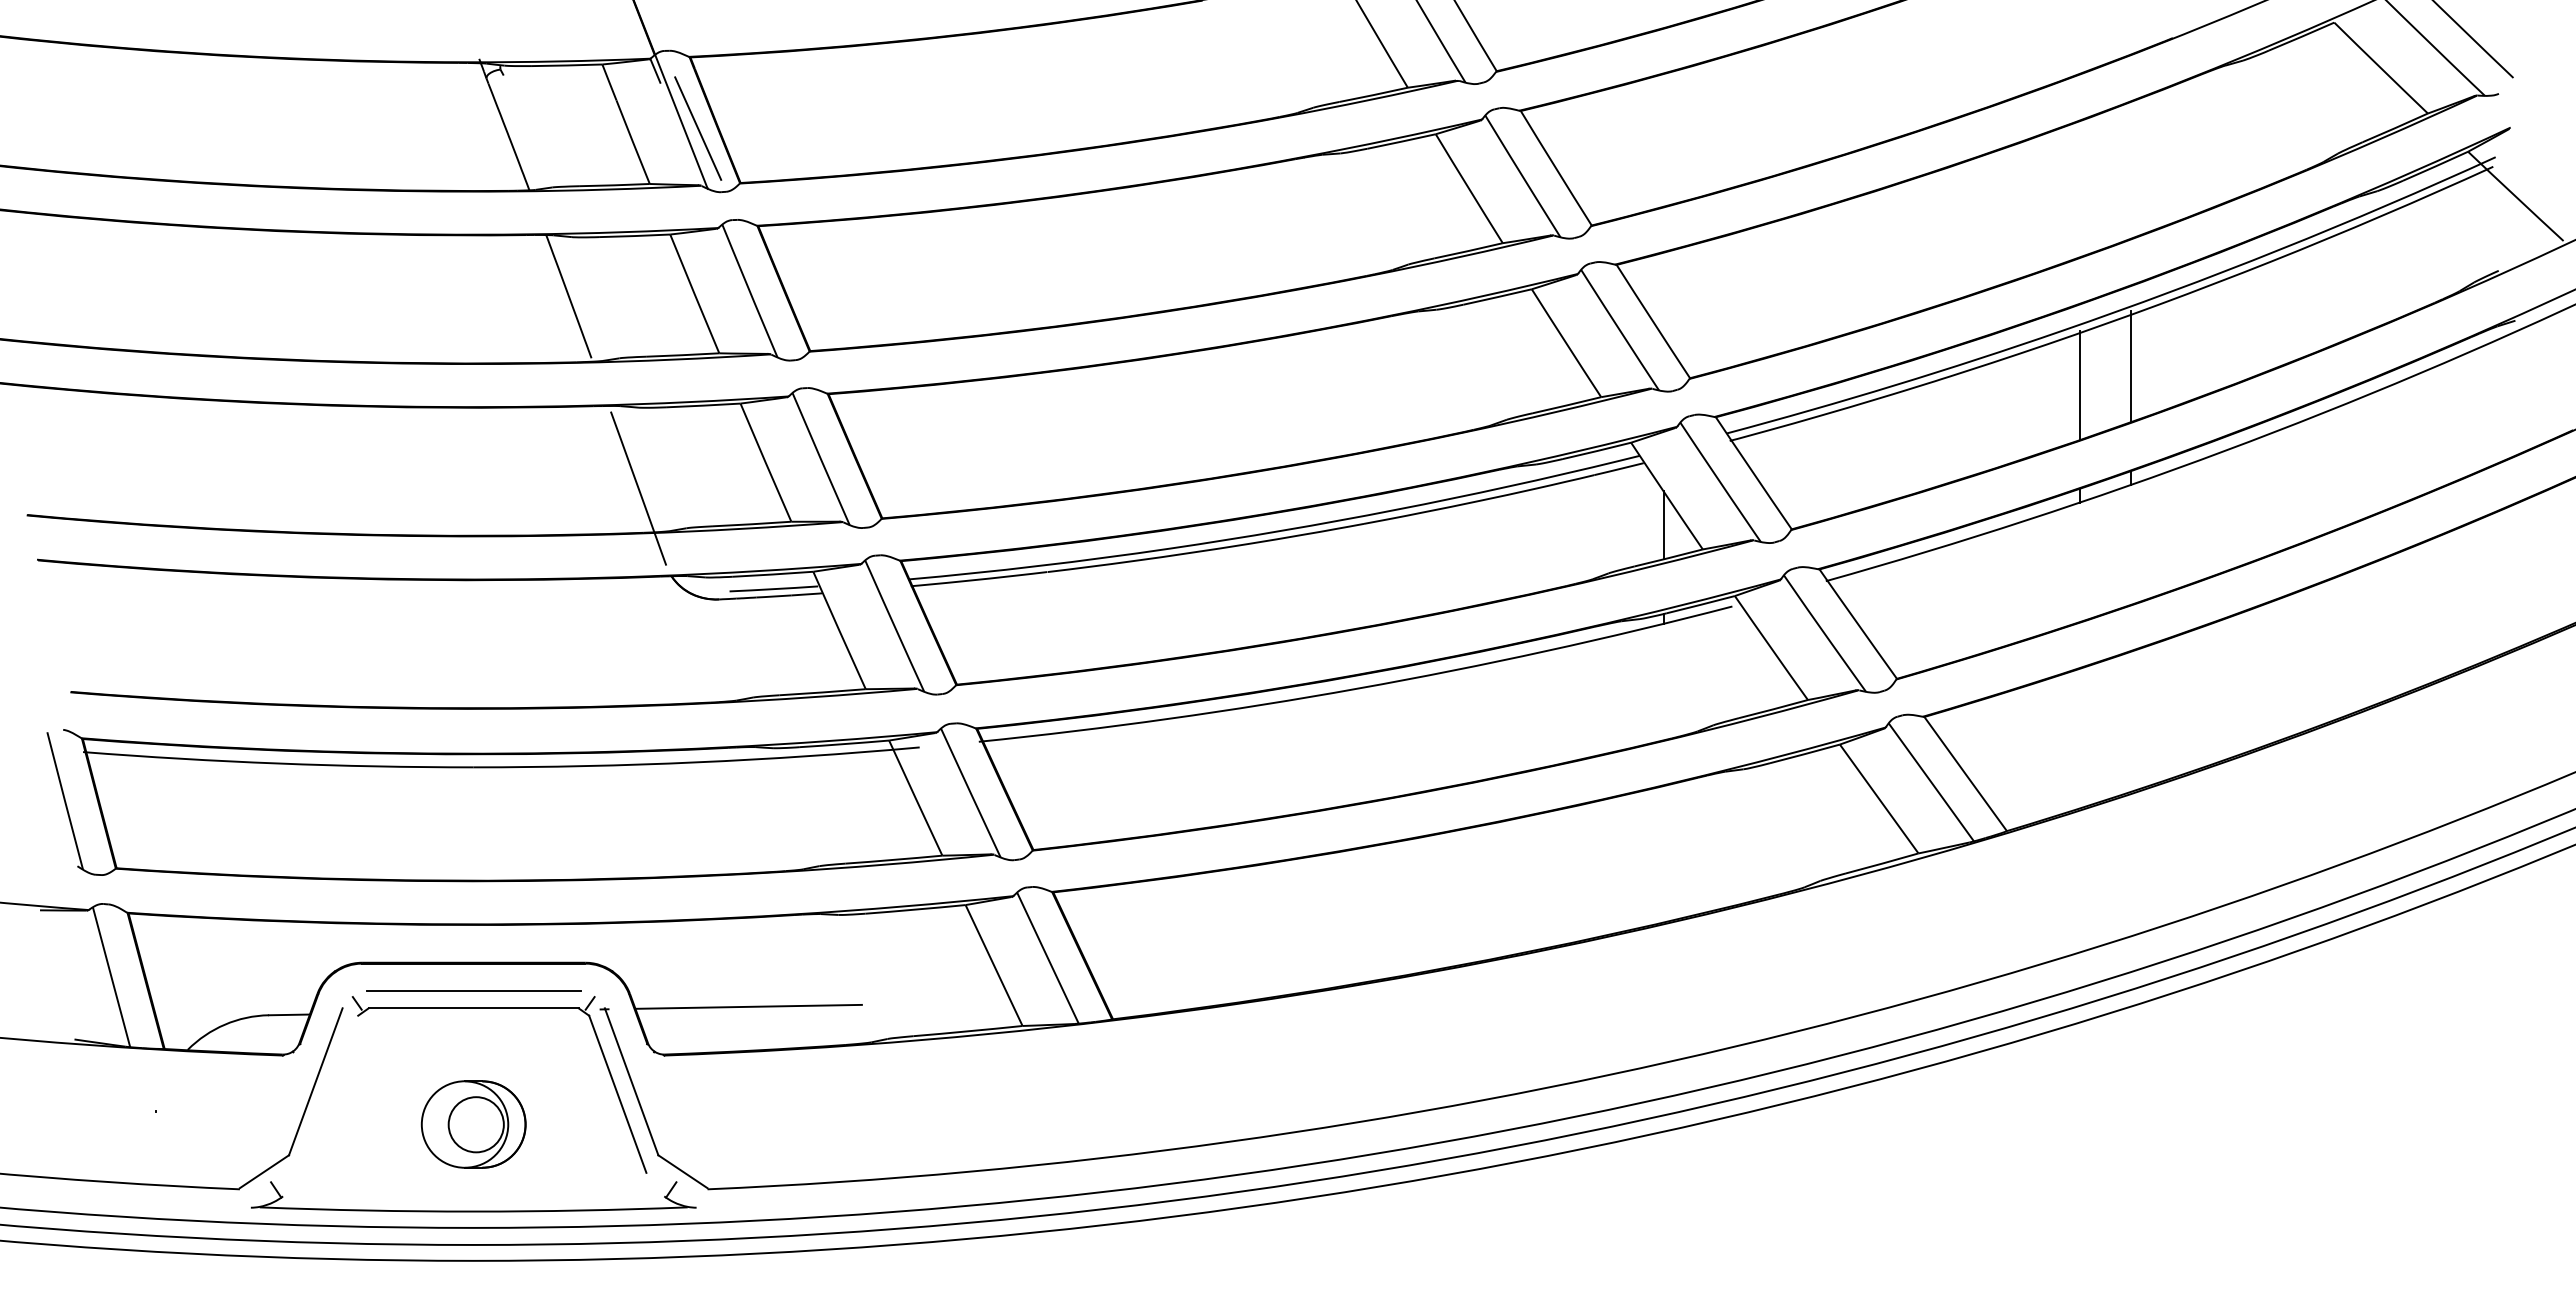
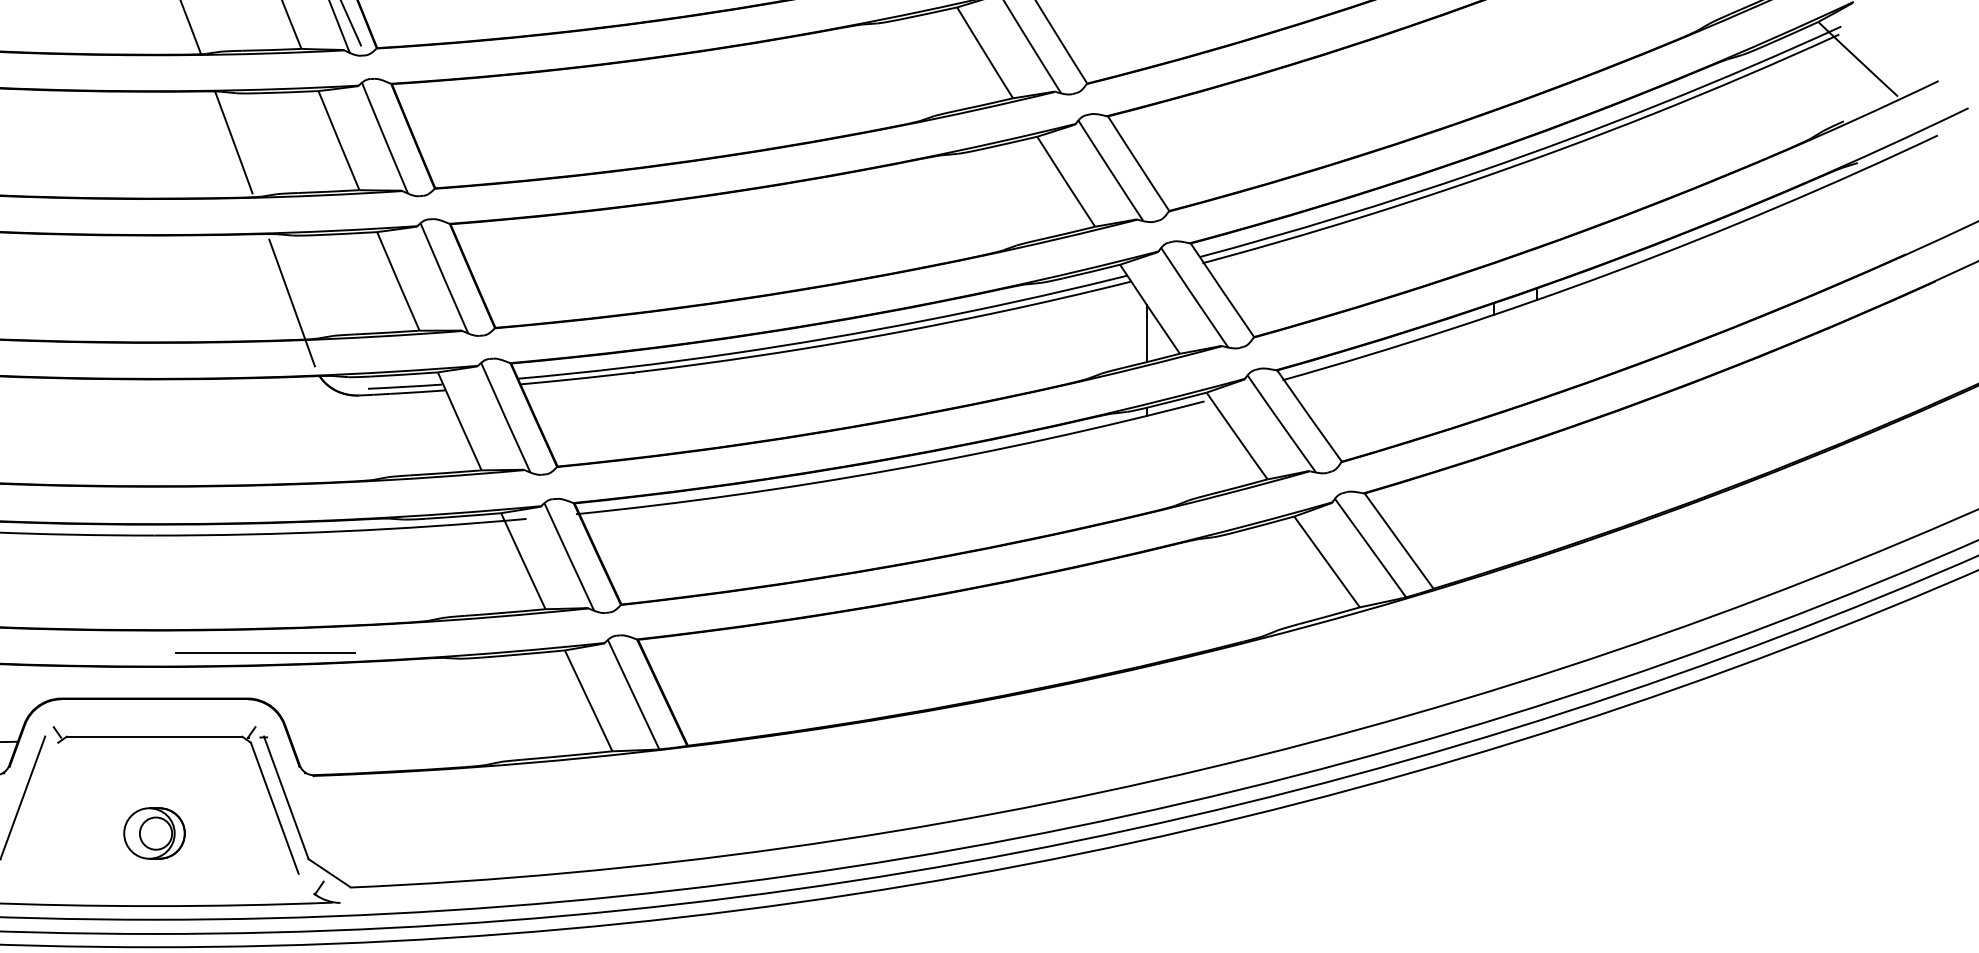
line: (2131, 366) -> (1537, 201), removed
line: (2079, 385) -> (1494, 217), removed
line: (473, 990) -> (265, 652), moved
line: (748, 1006) -> (383, 735), removed
part: (473, 1124) -> (154, 833), size x0.7

